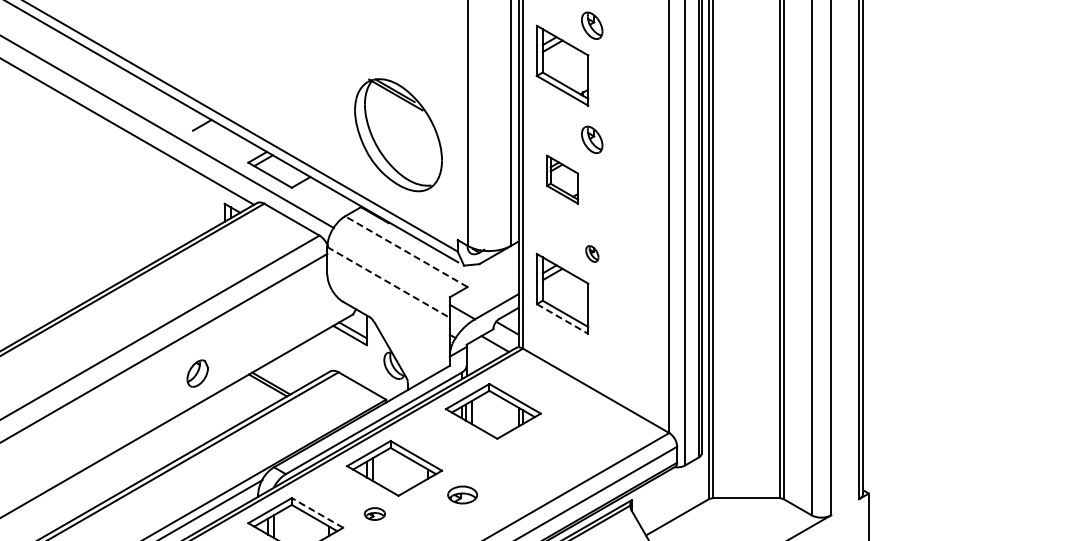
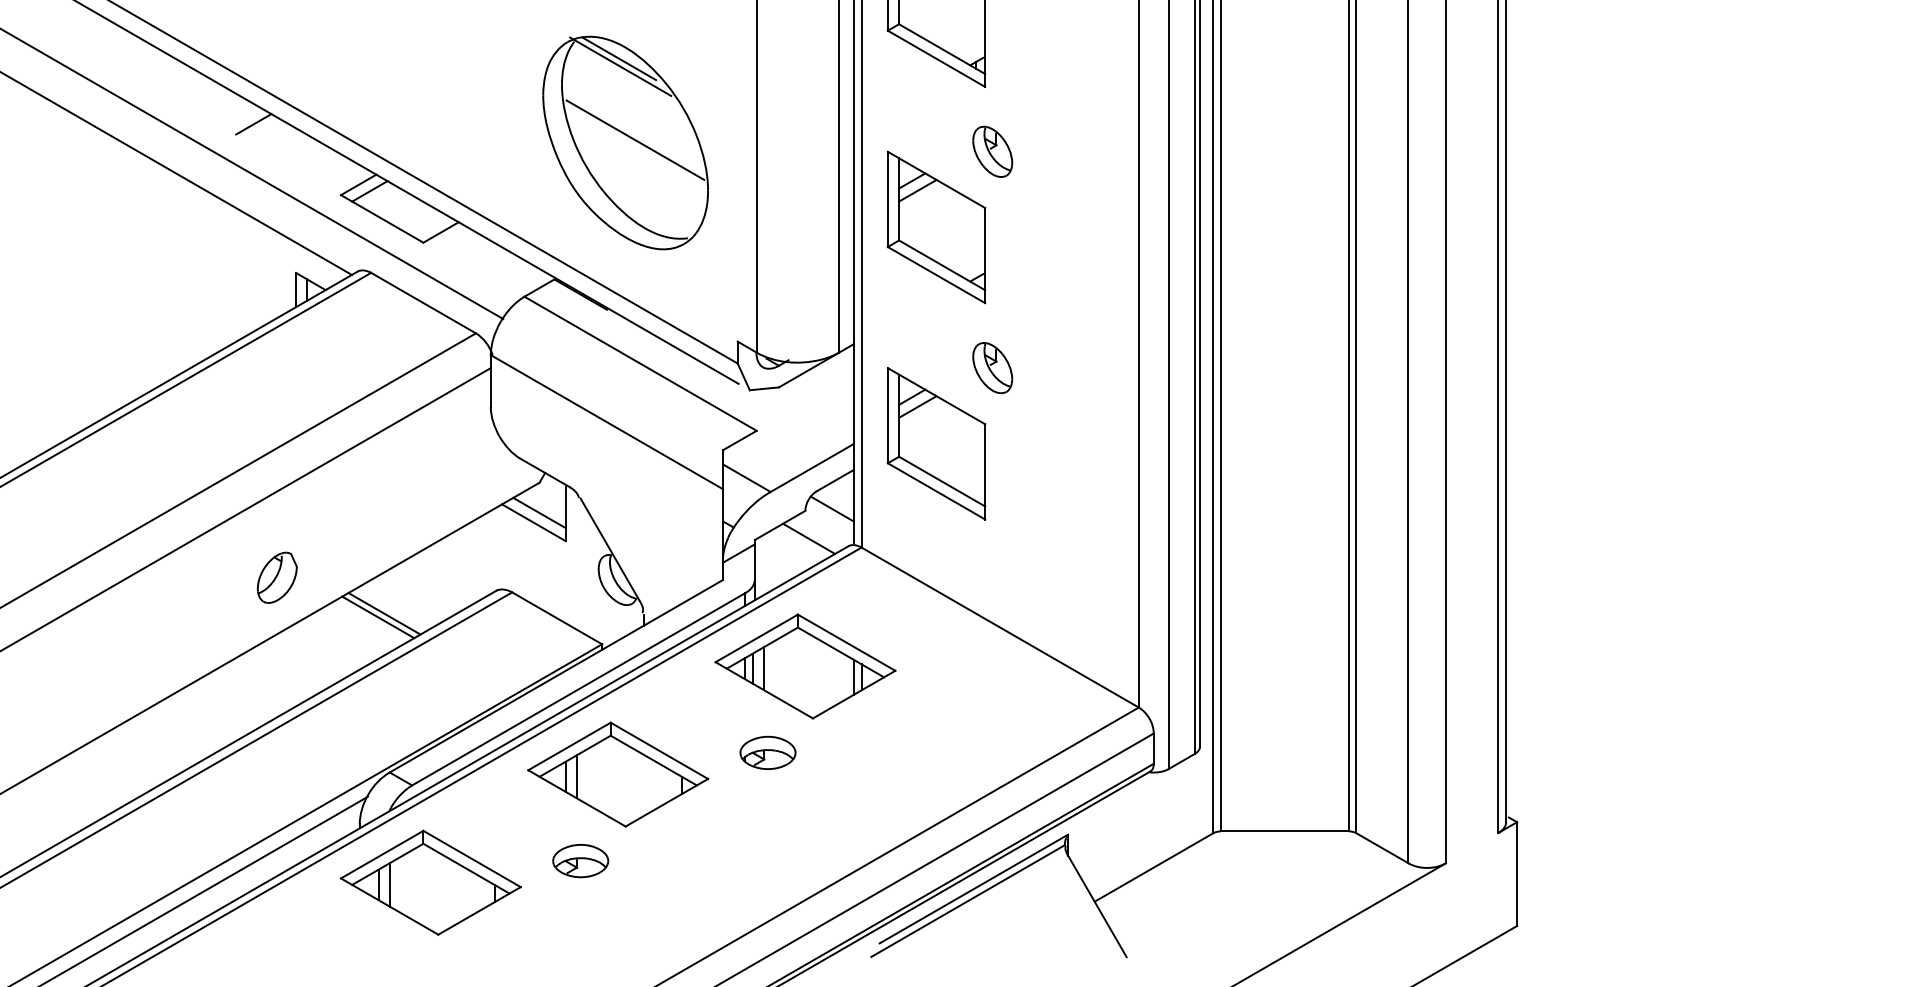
line: (403, 133) -> (635, 139), added
part: (562, 179) -> (936, 226), size x1.67
line: (406, 251) -> (640, 363), dashed -> solid
part: (592, 253) -> (993, 367), size x1.67
line: (388, 282) -> (606, 422), dashed -> solid
line: (562, 319) -> (936, 492), dashed -> solid
part: (197, 373) -> (276, 577), moved
part: (462, 494) -> (767, 751), moved
line: (317, 512) -> (472, 858), dashed -> solid
part: (374, 513) -> (580, 860), size x1.43

